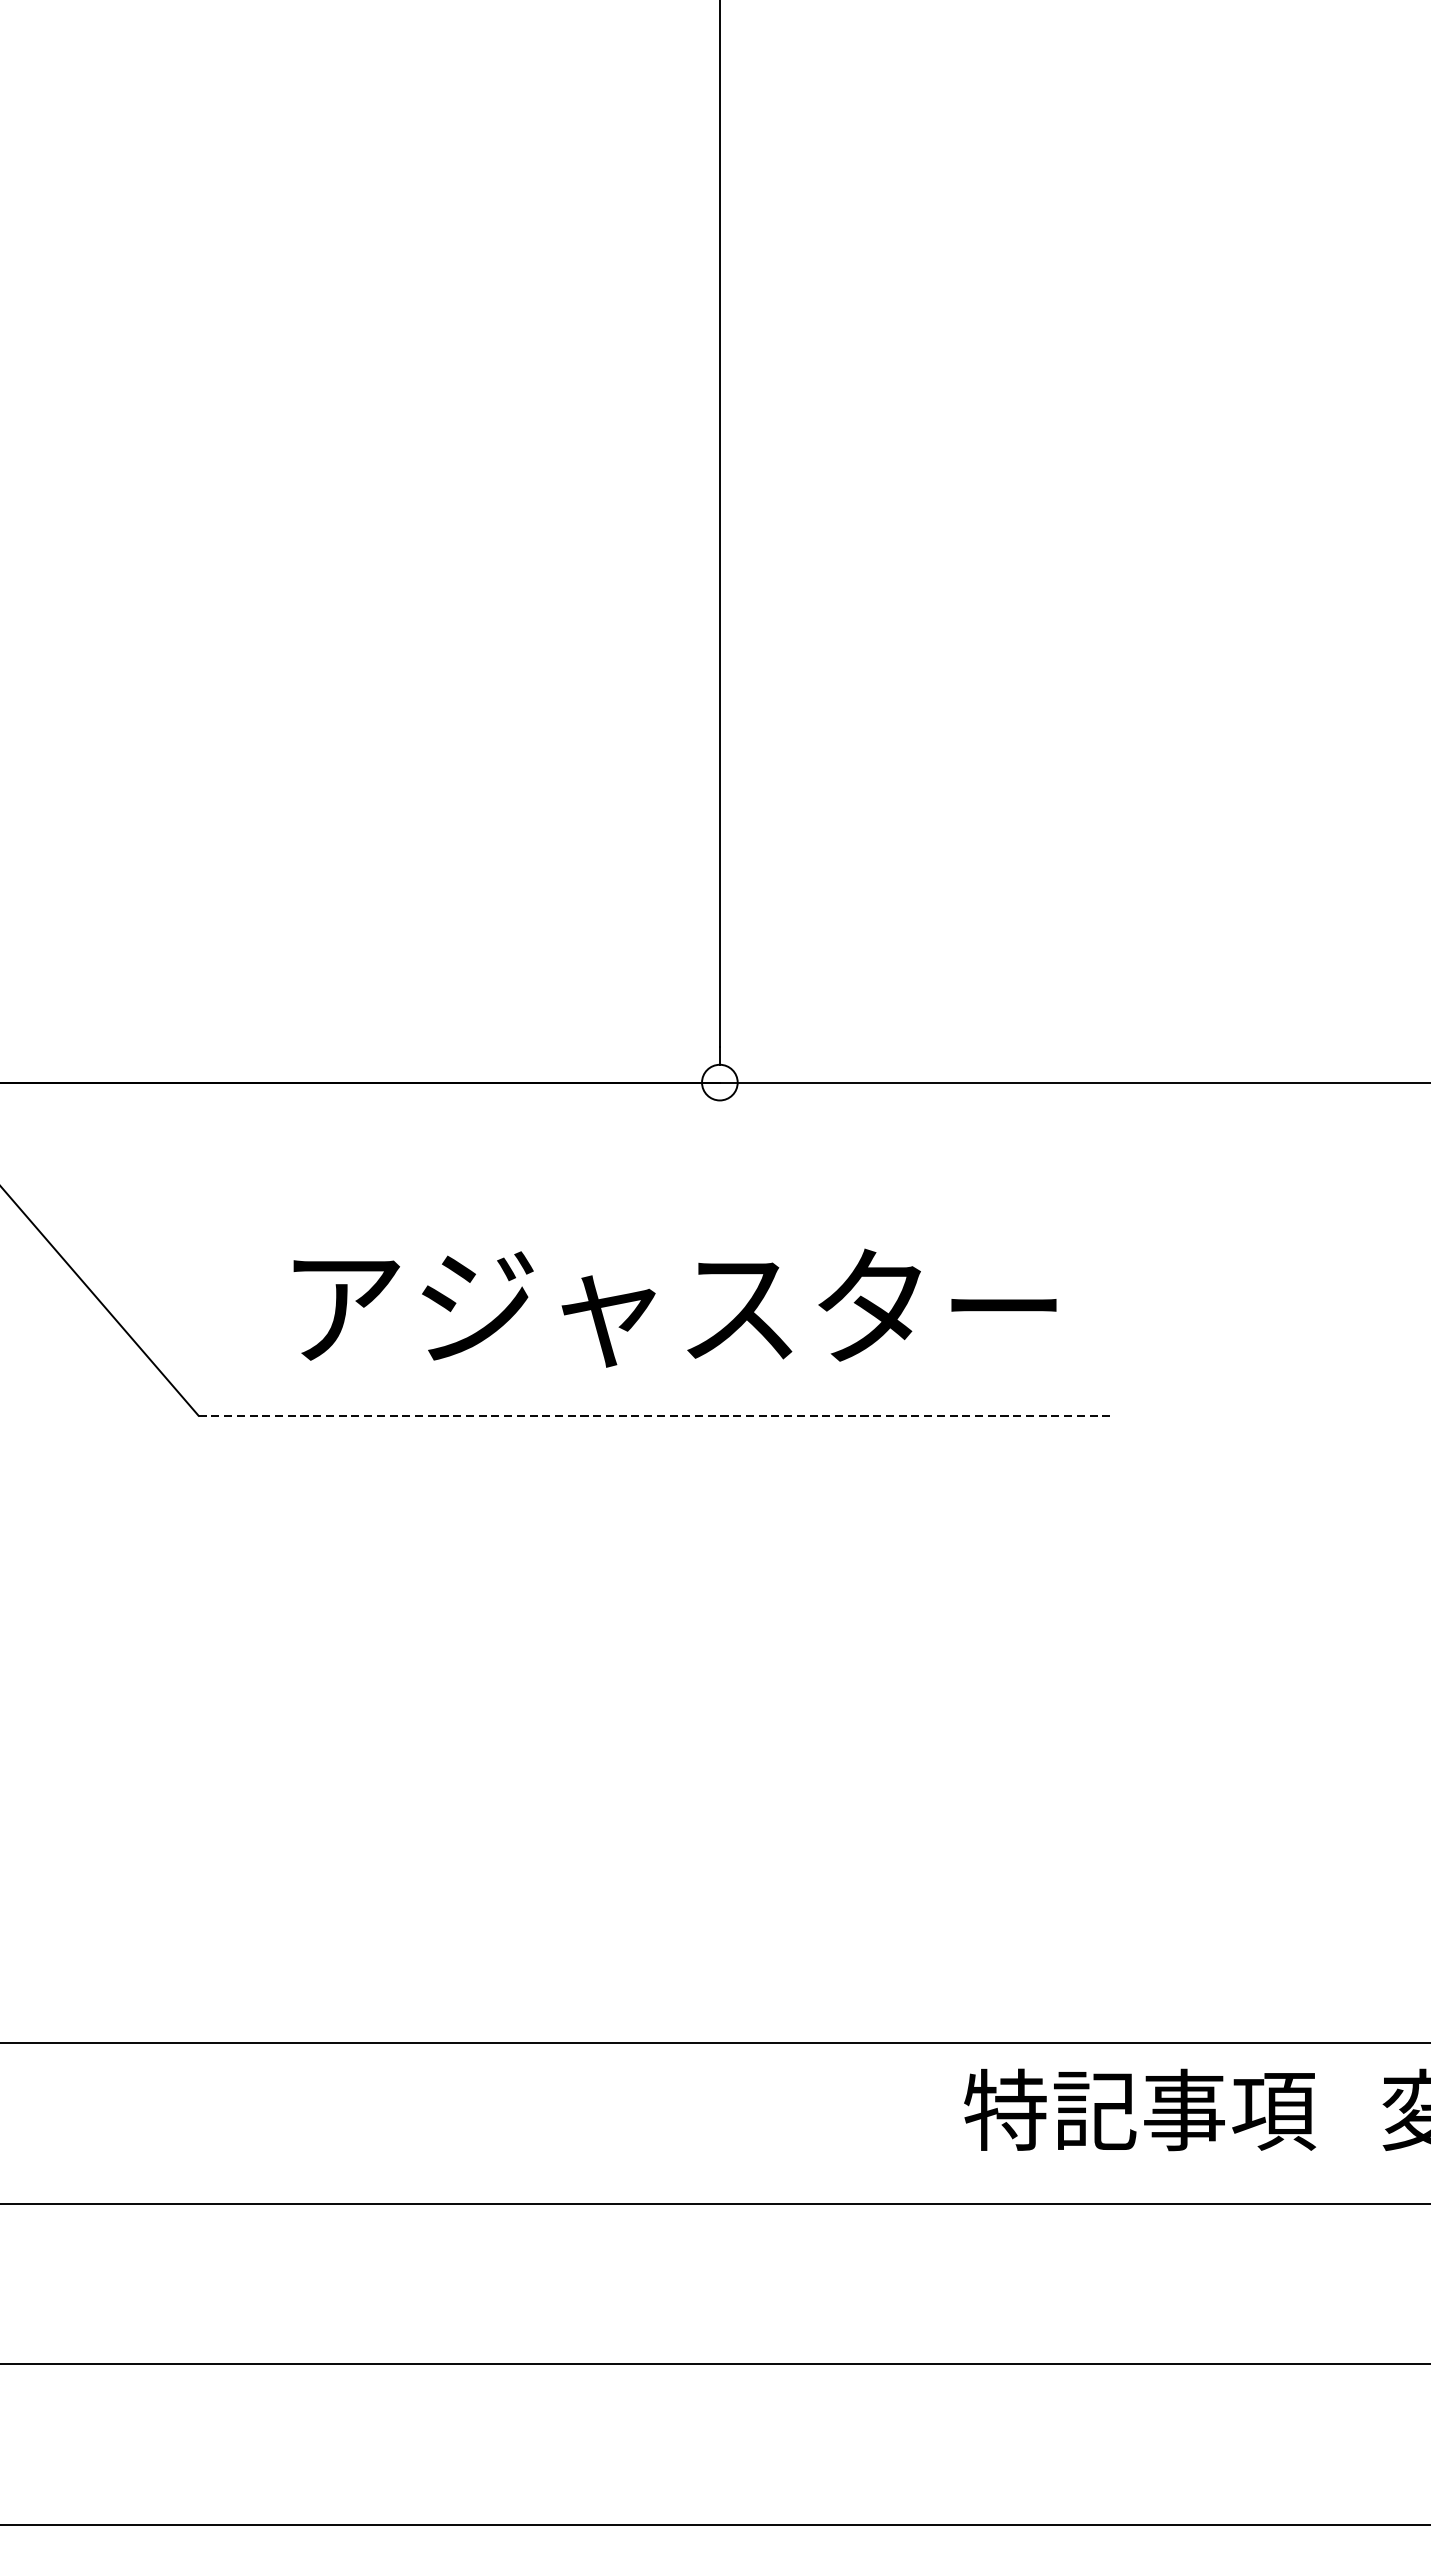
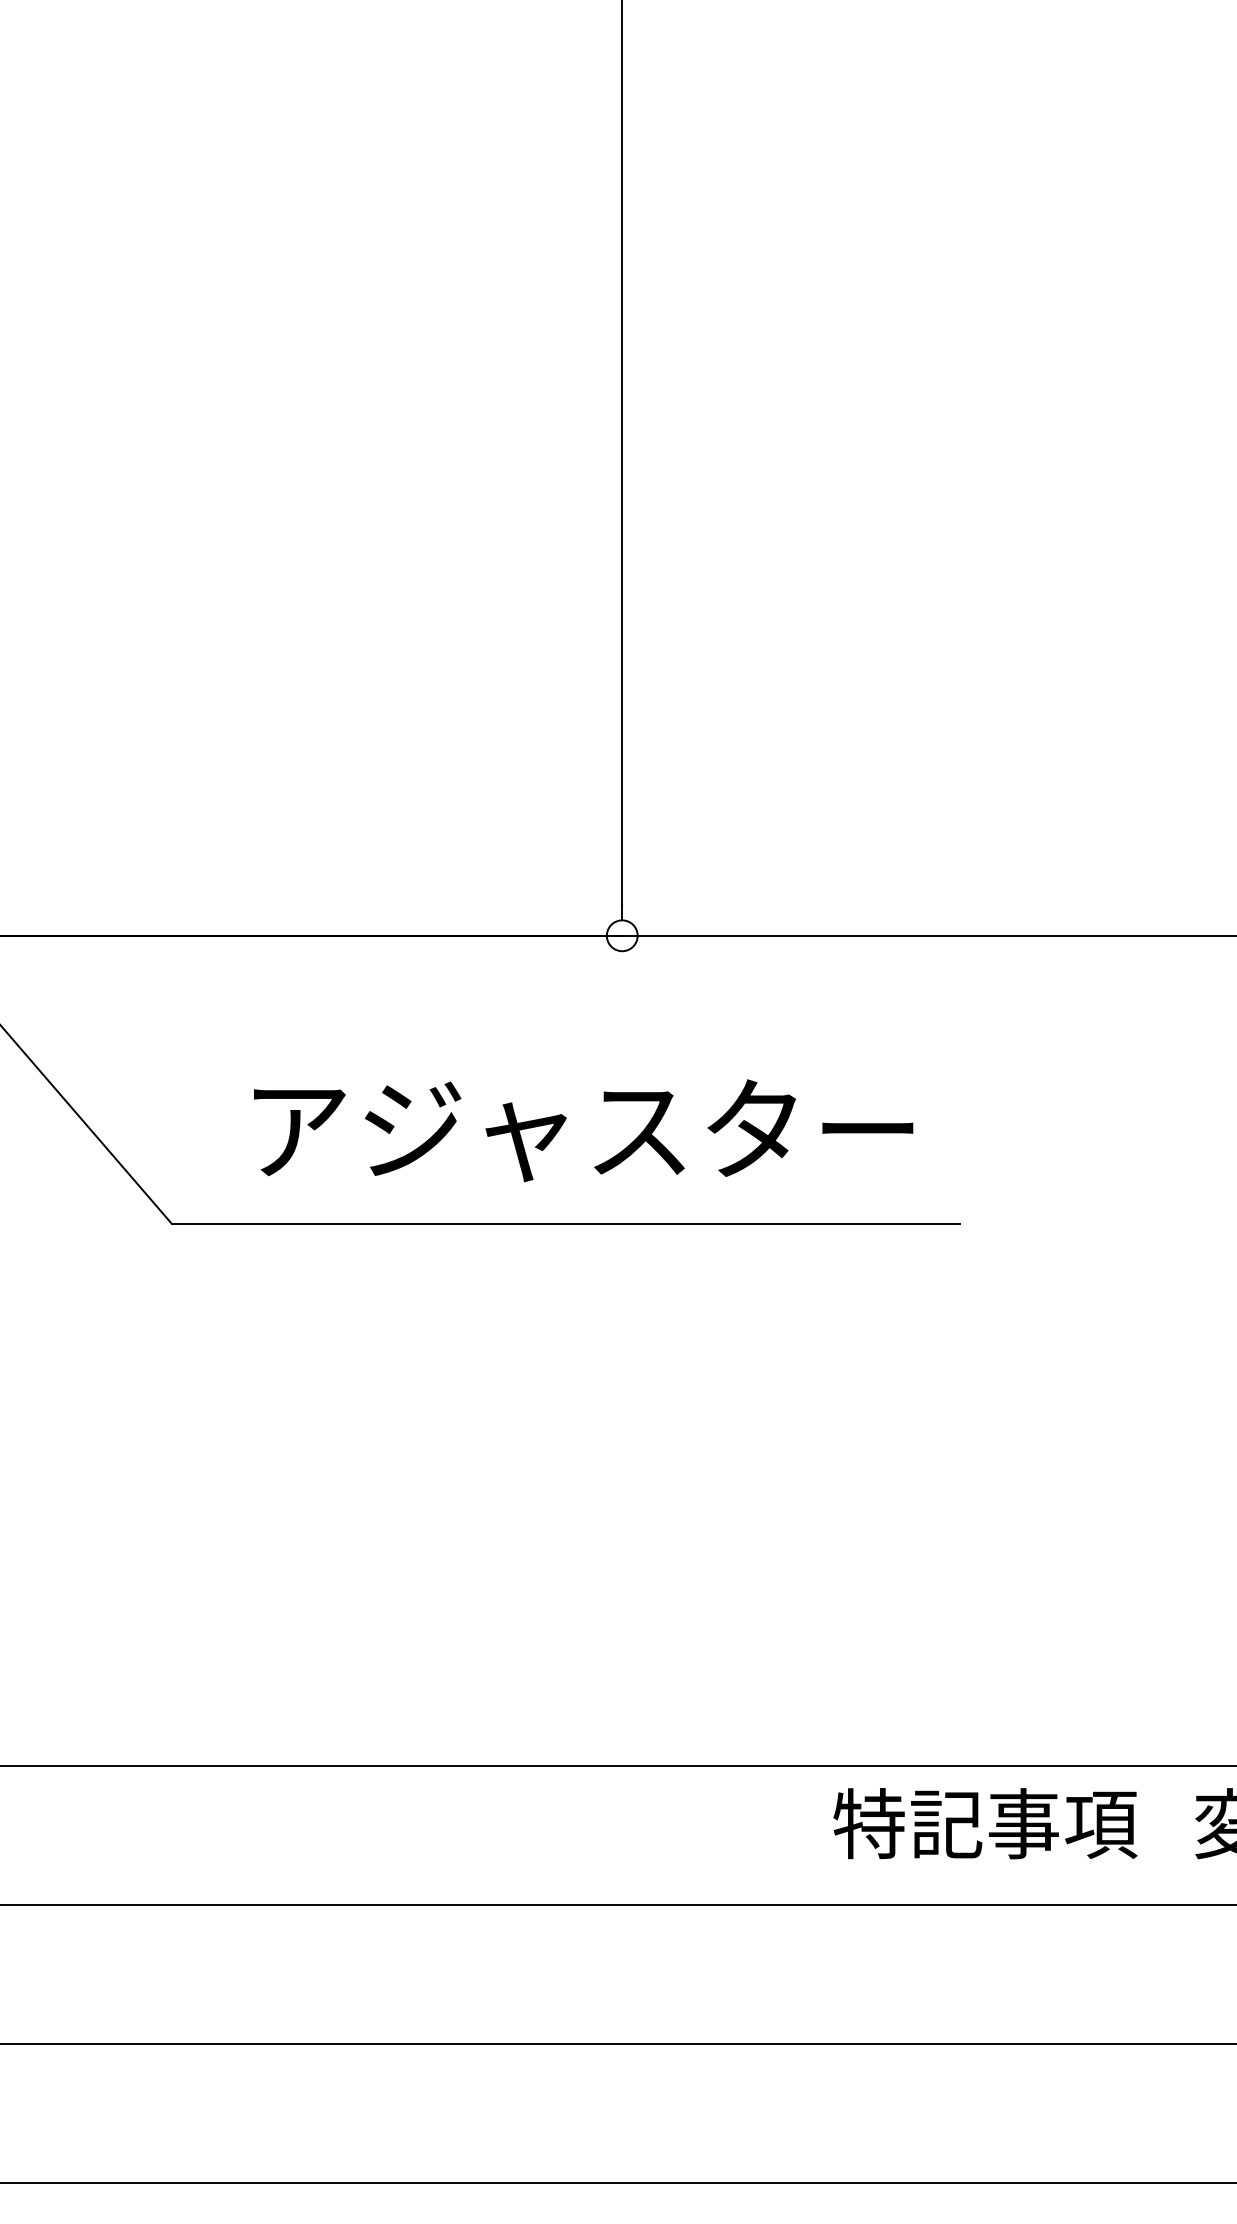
line: (654, 1415) -> (565, 1223), dashed -> solid

